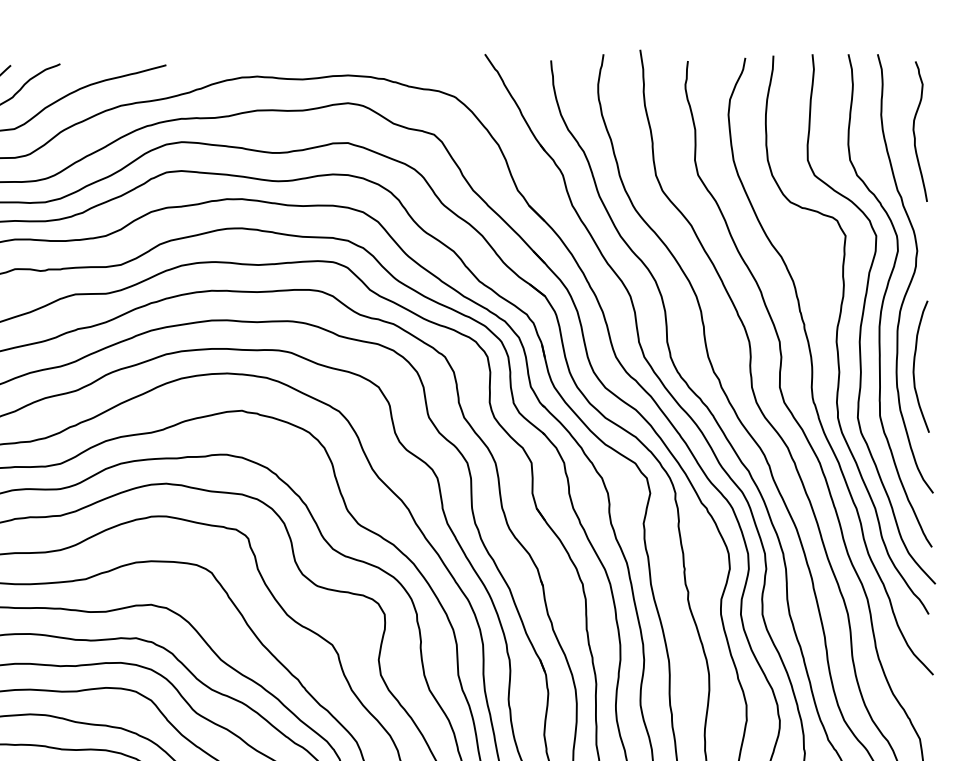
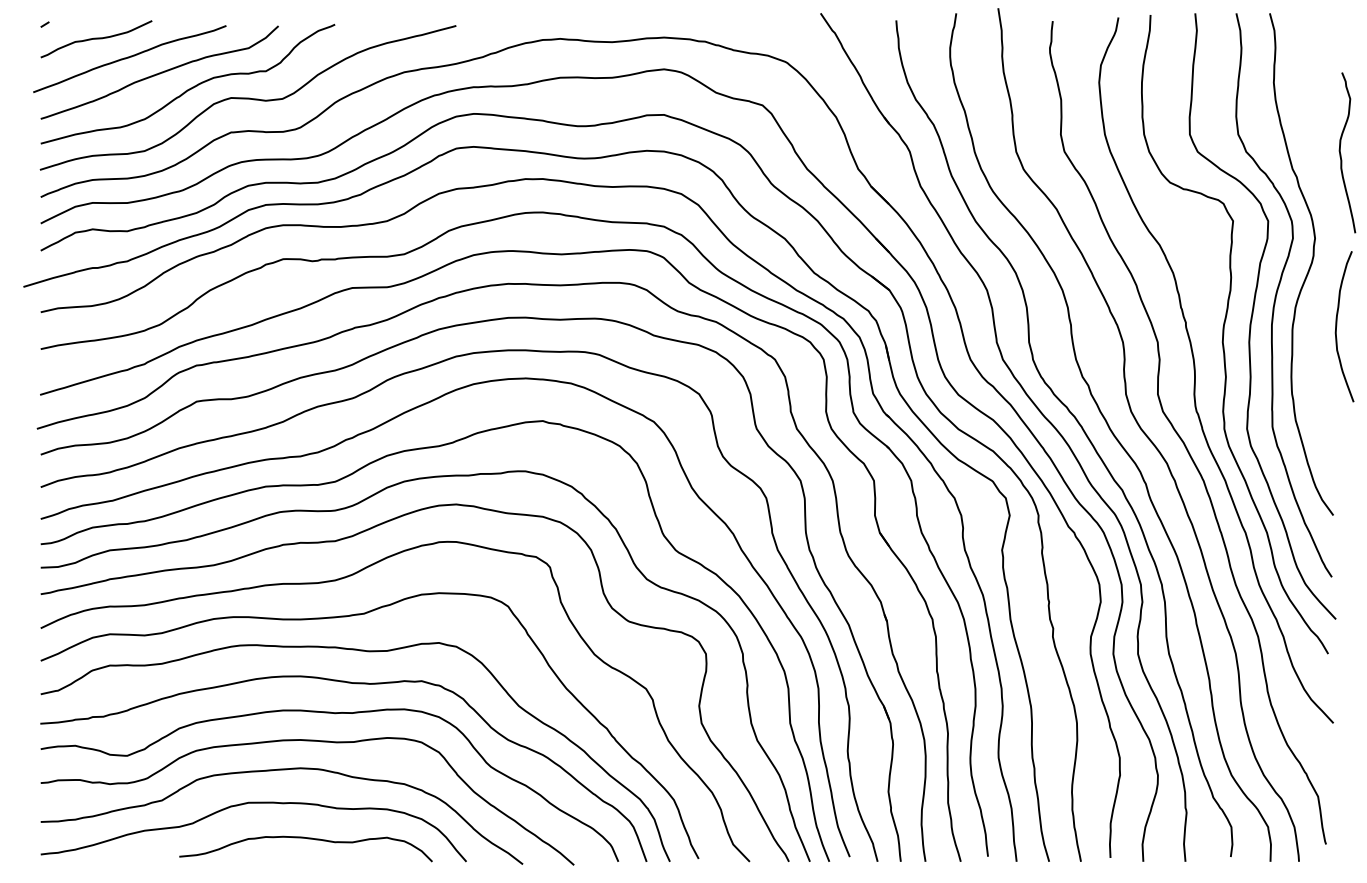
curve: (915, 132) -> (1341, 153), moved
curve: (915, 365) -> (1337, 325), moved

